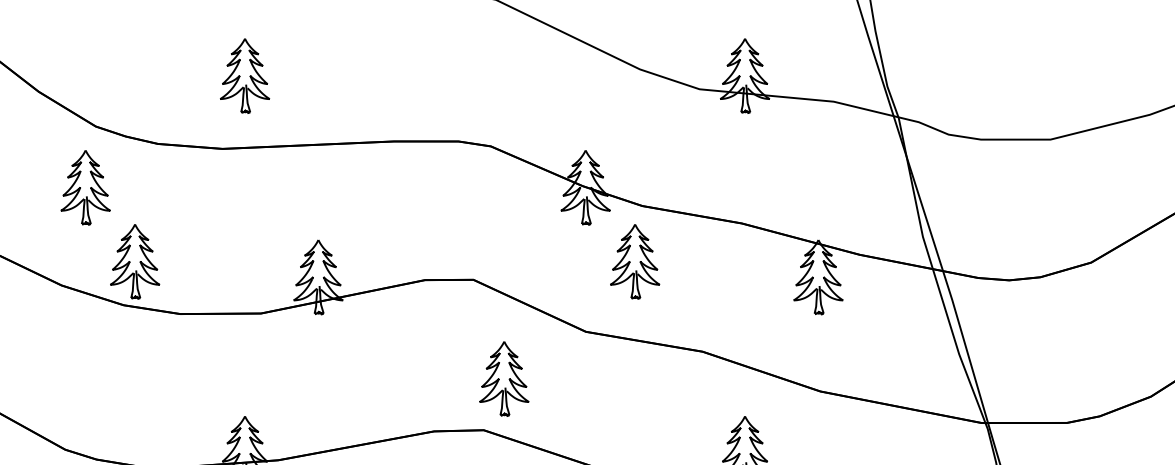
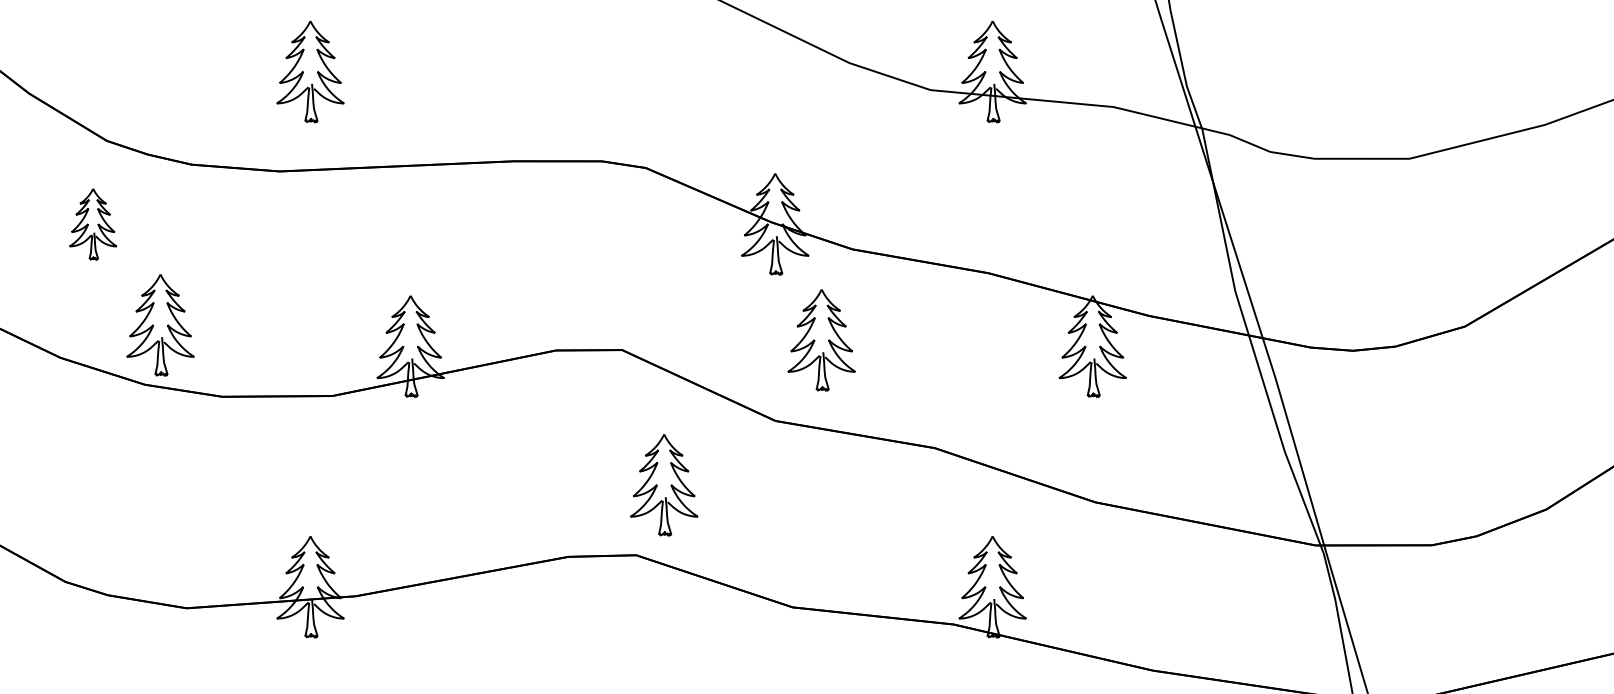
part: (85, 187) -> (93, 224), size x0.7
part: (634, 261) -> (821, 340), moved

